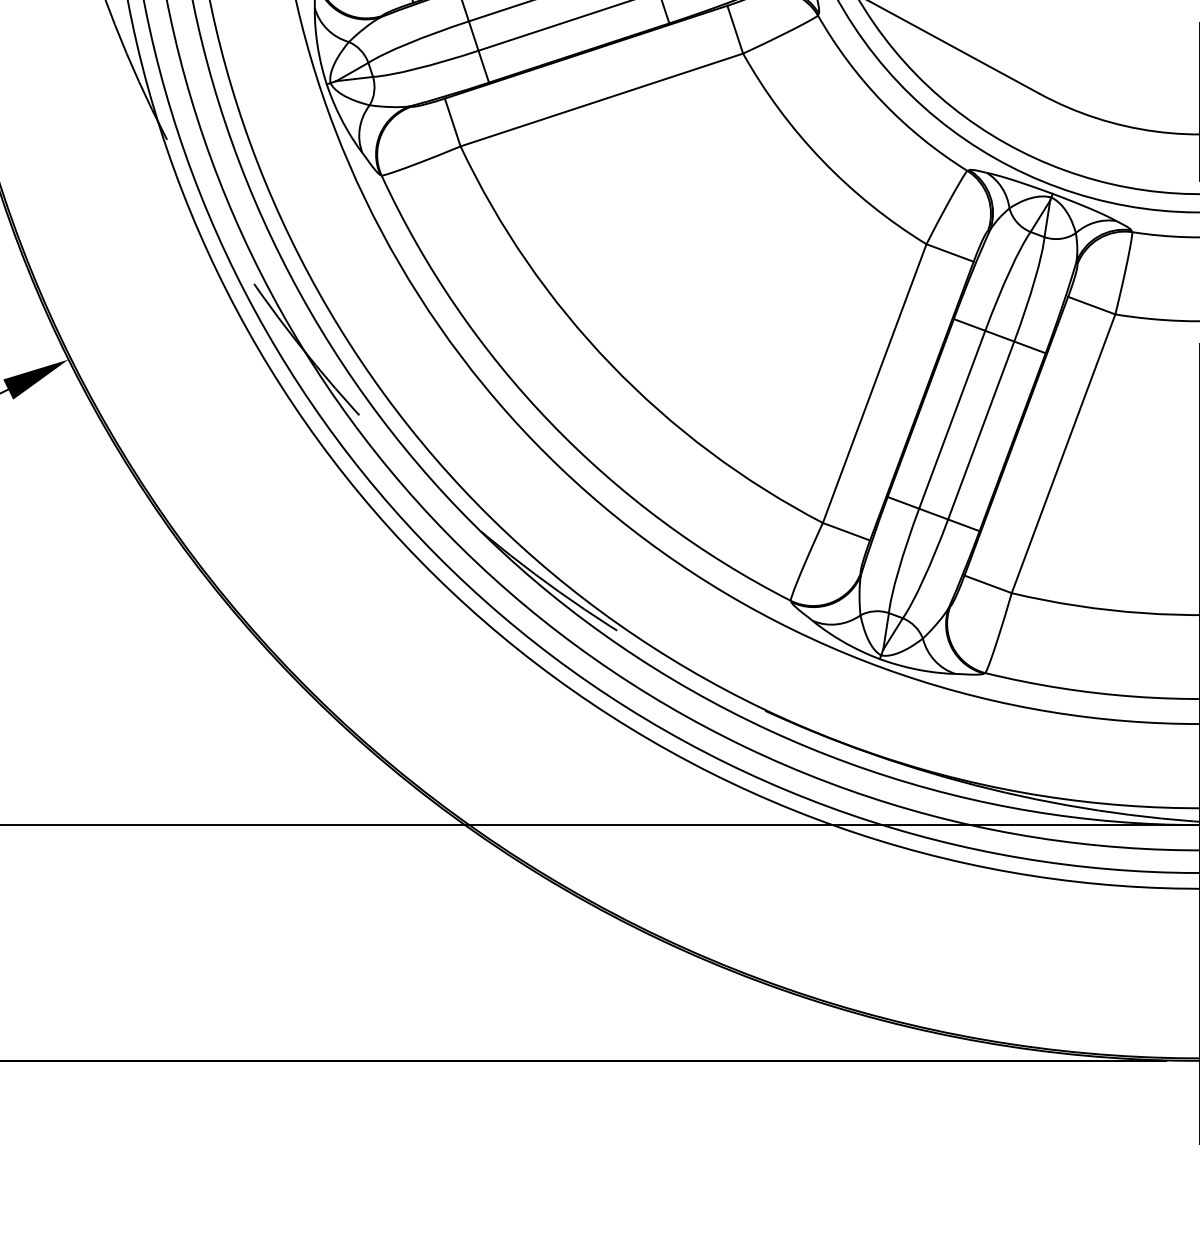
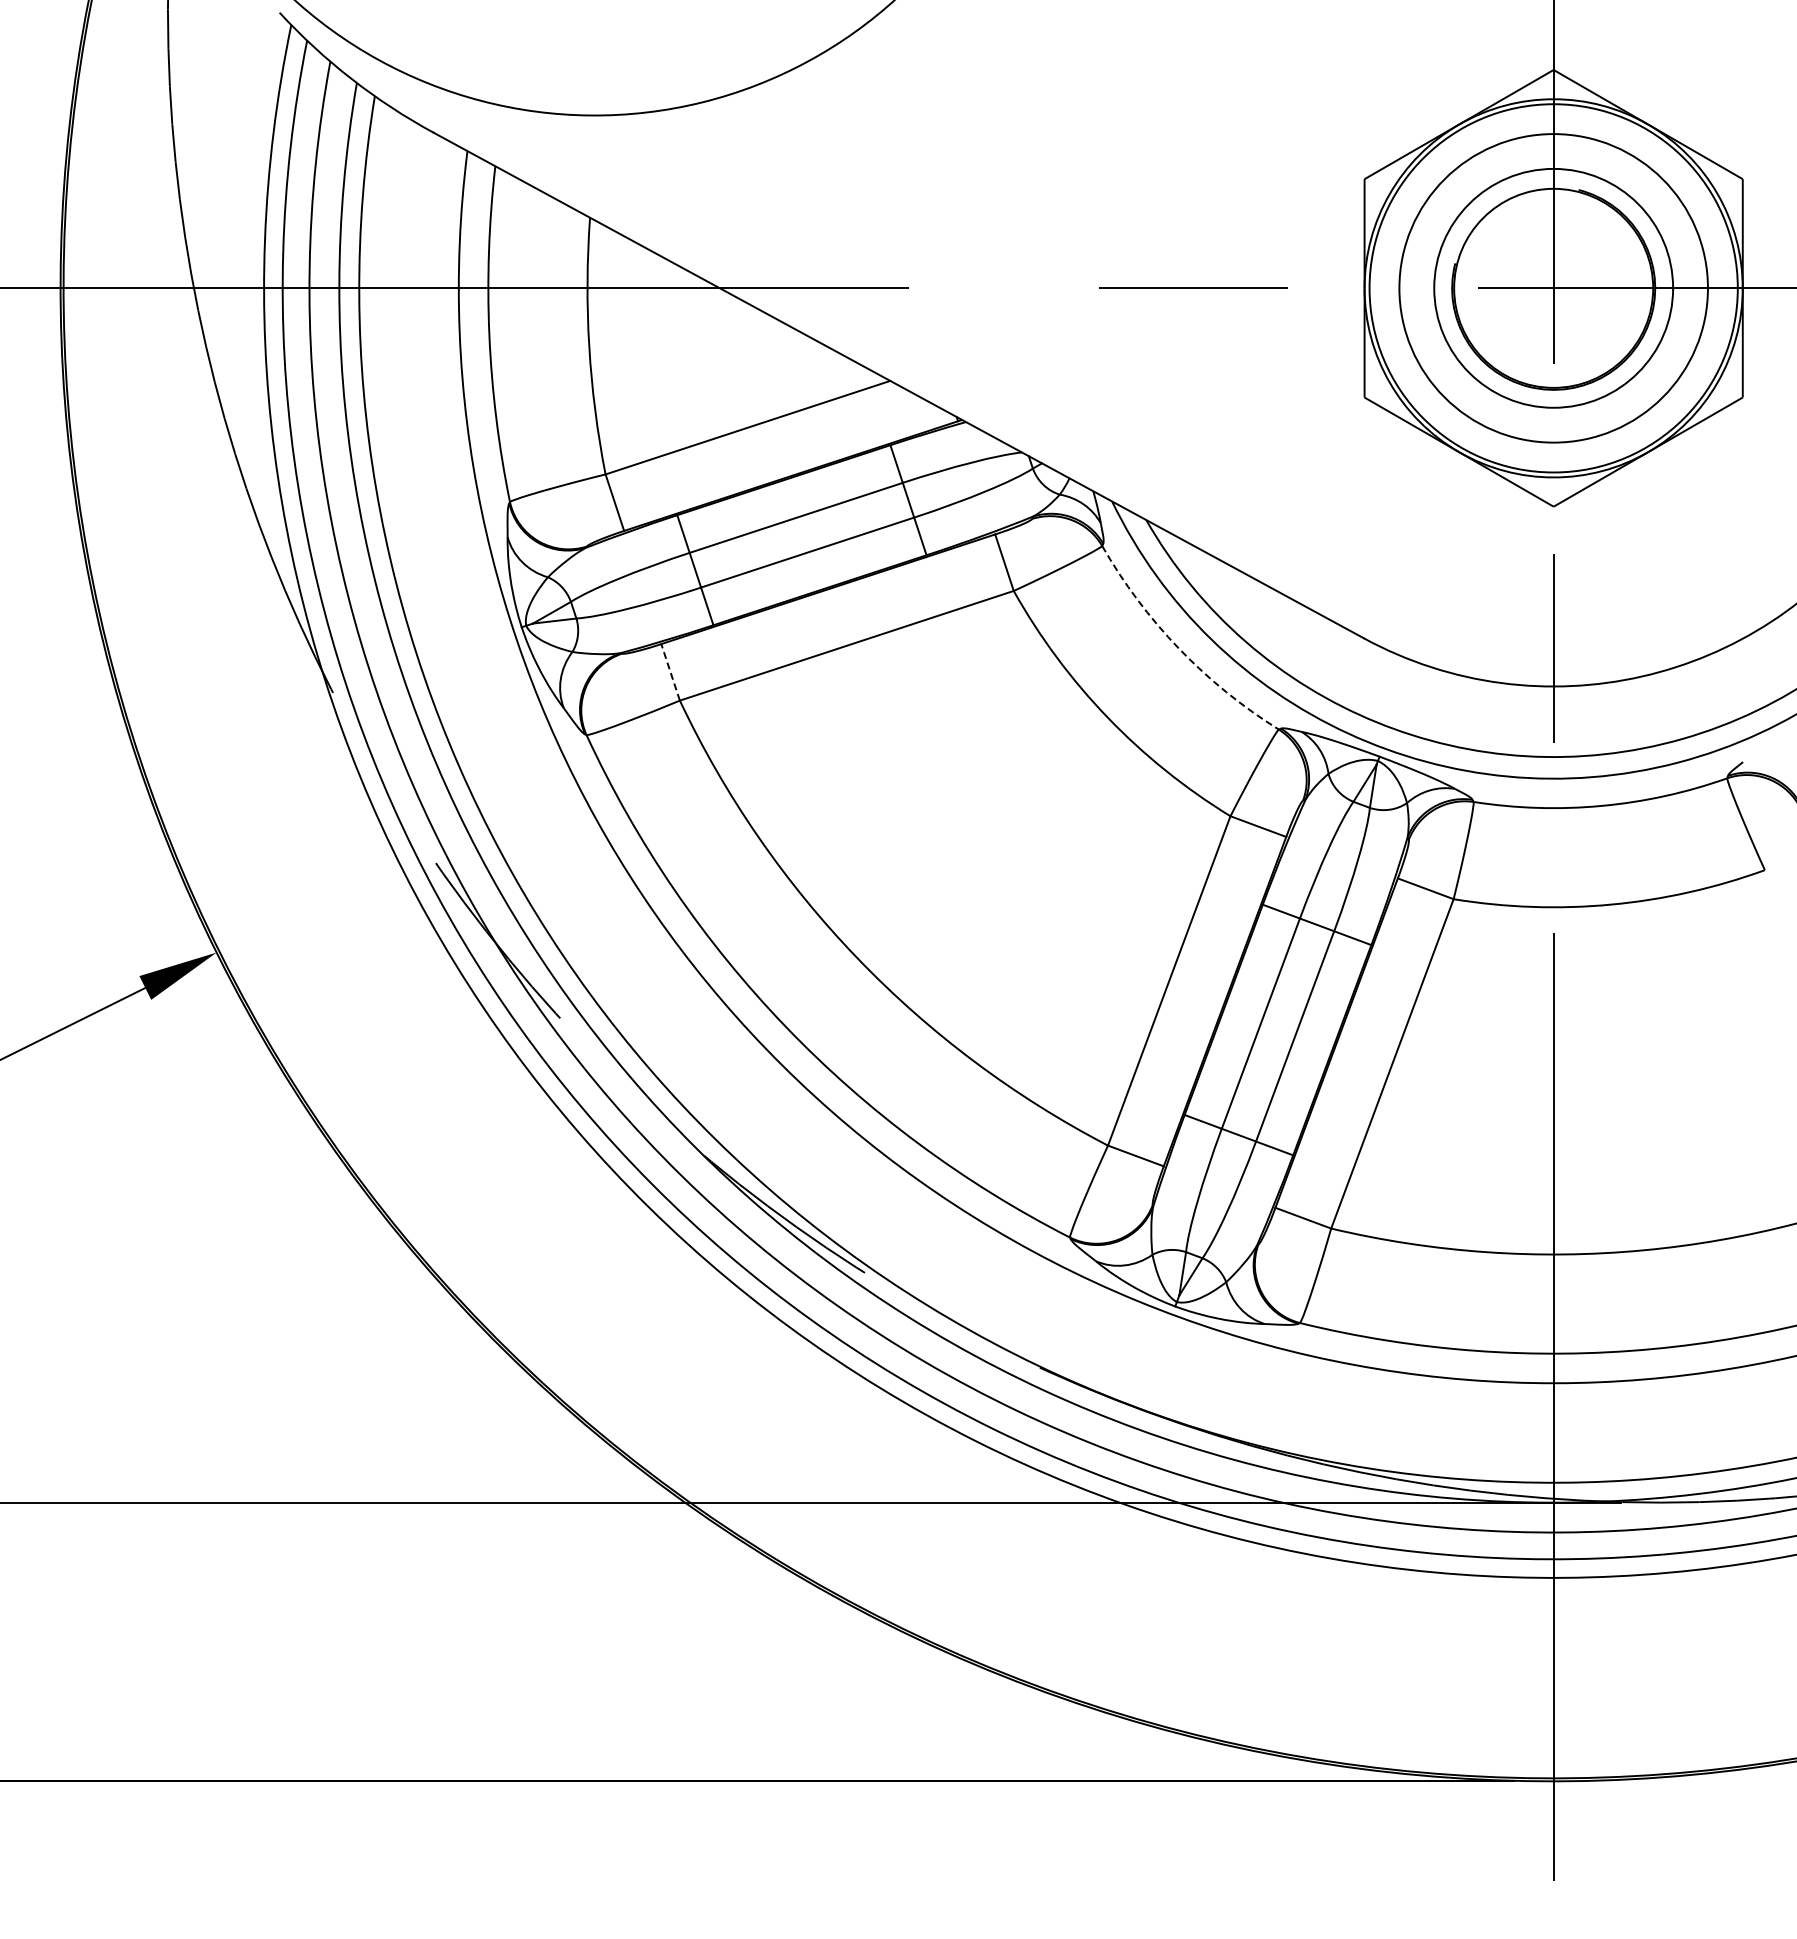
arc: (883, 102) -> (1179, 648), solid -> dashed
line: (452, 122) -> (670, 672), solid -> dashed

